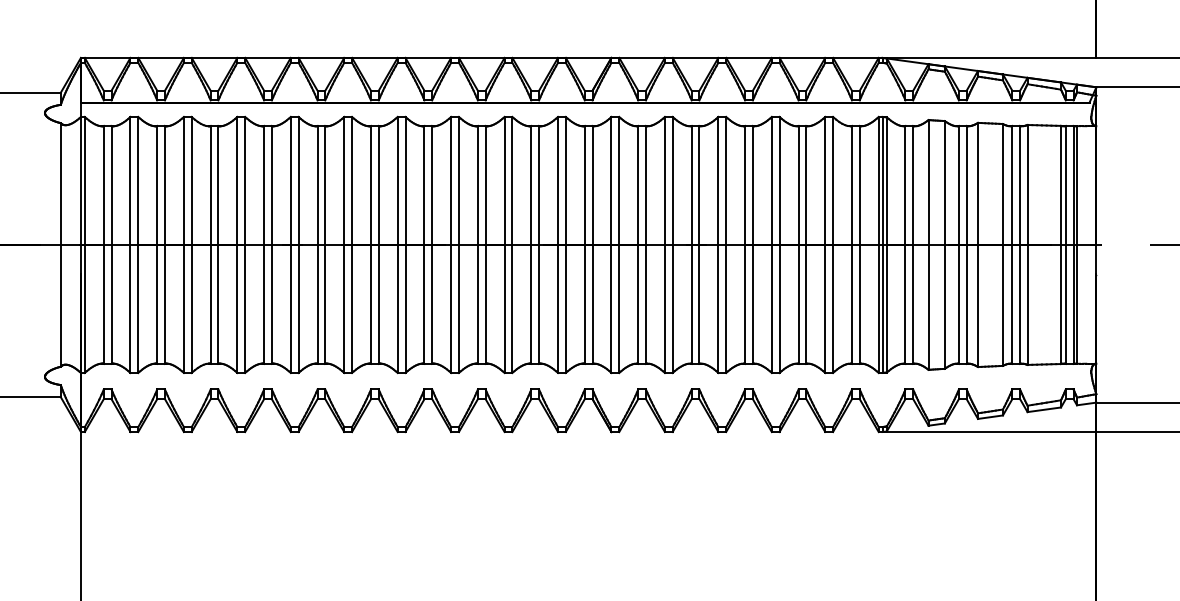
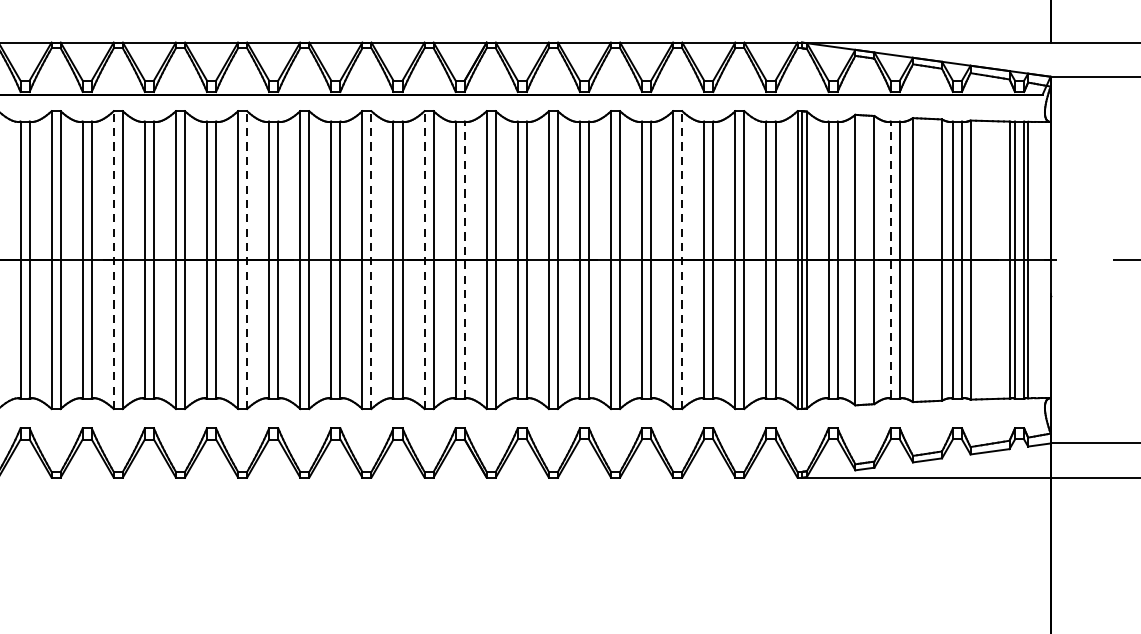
line: (290, 244) -> (113, 259), solid -> dashed
line: (405, 244) -> (247, 259), solid -> dashed
line: (512, 244) -> (371, 259), solid -> dashed
line: (558, 244) -> (425, 259), solid -> dashed
line: (592, 244) -> (464, 259), solid -> dashed
line: (779, 244) -> (682, 259), solid -> dashed
line: (958, 244) -> (890, 259), solid -> dashed

